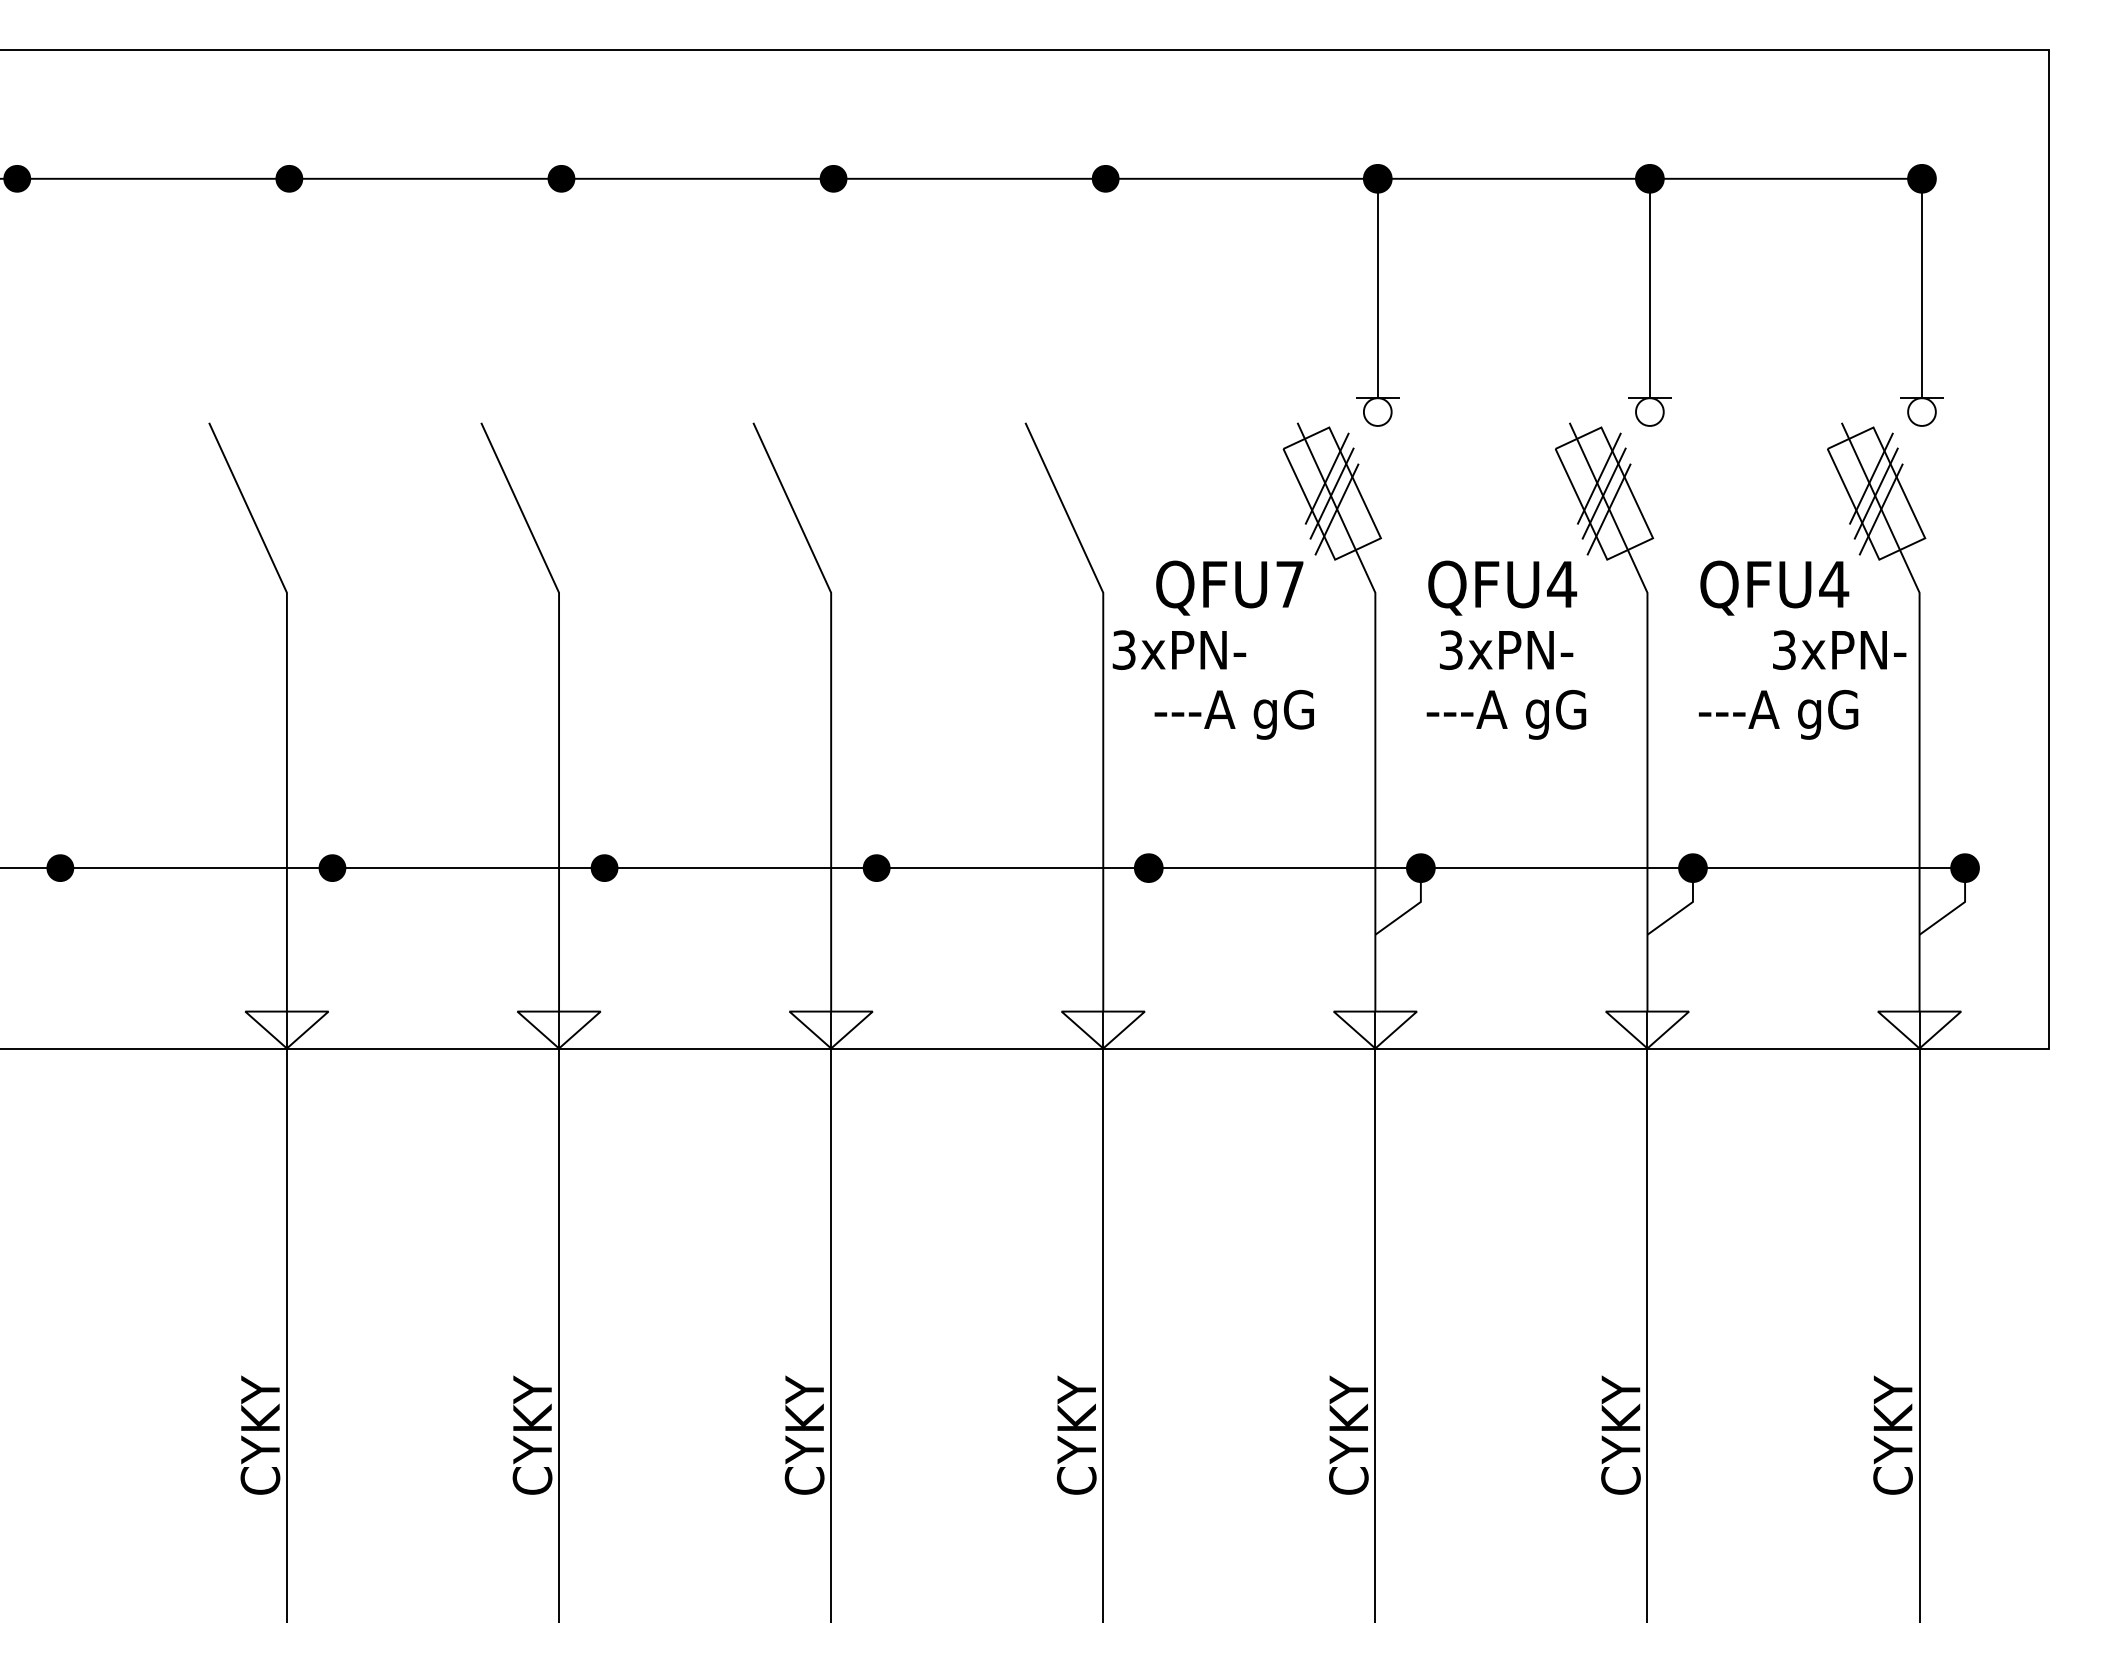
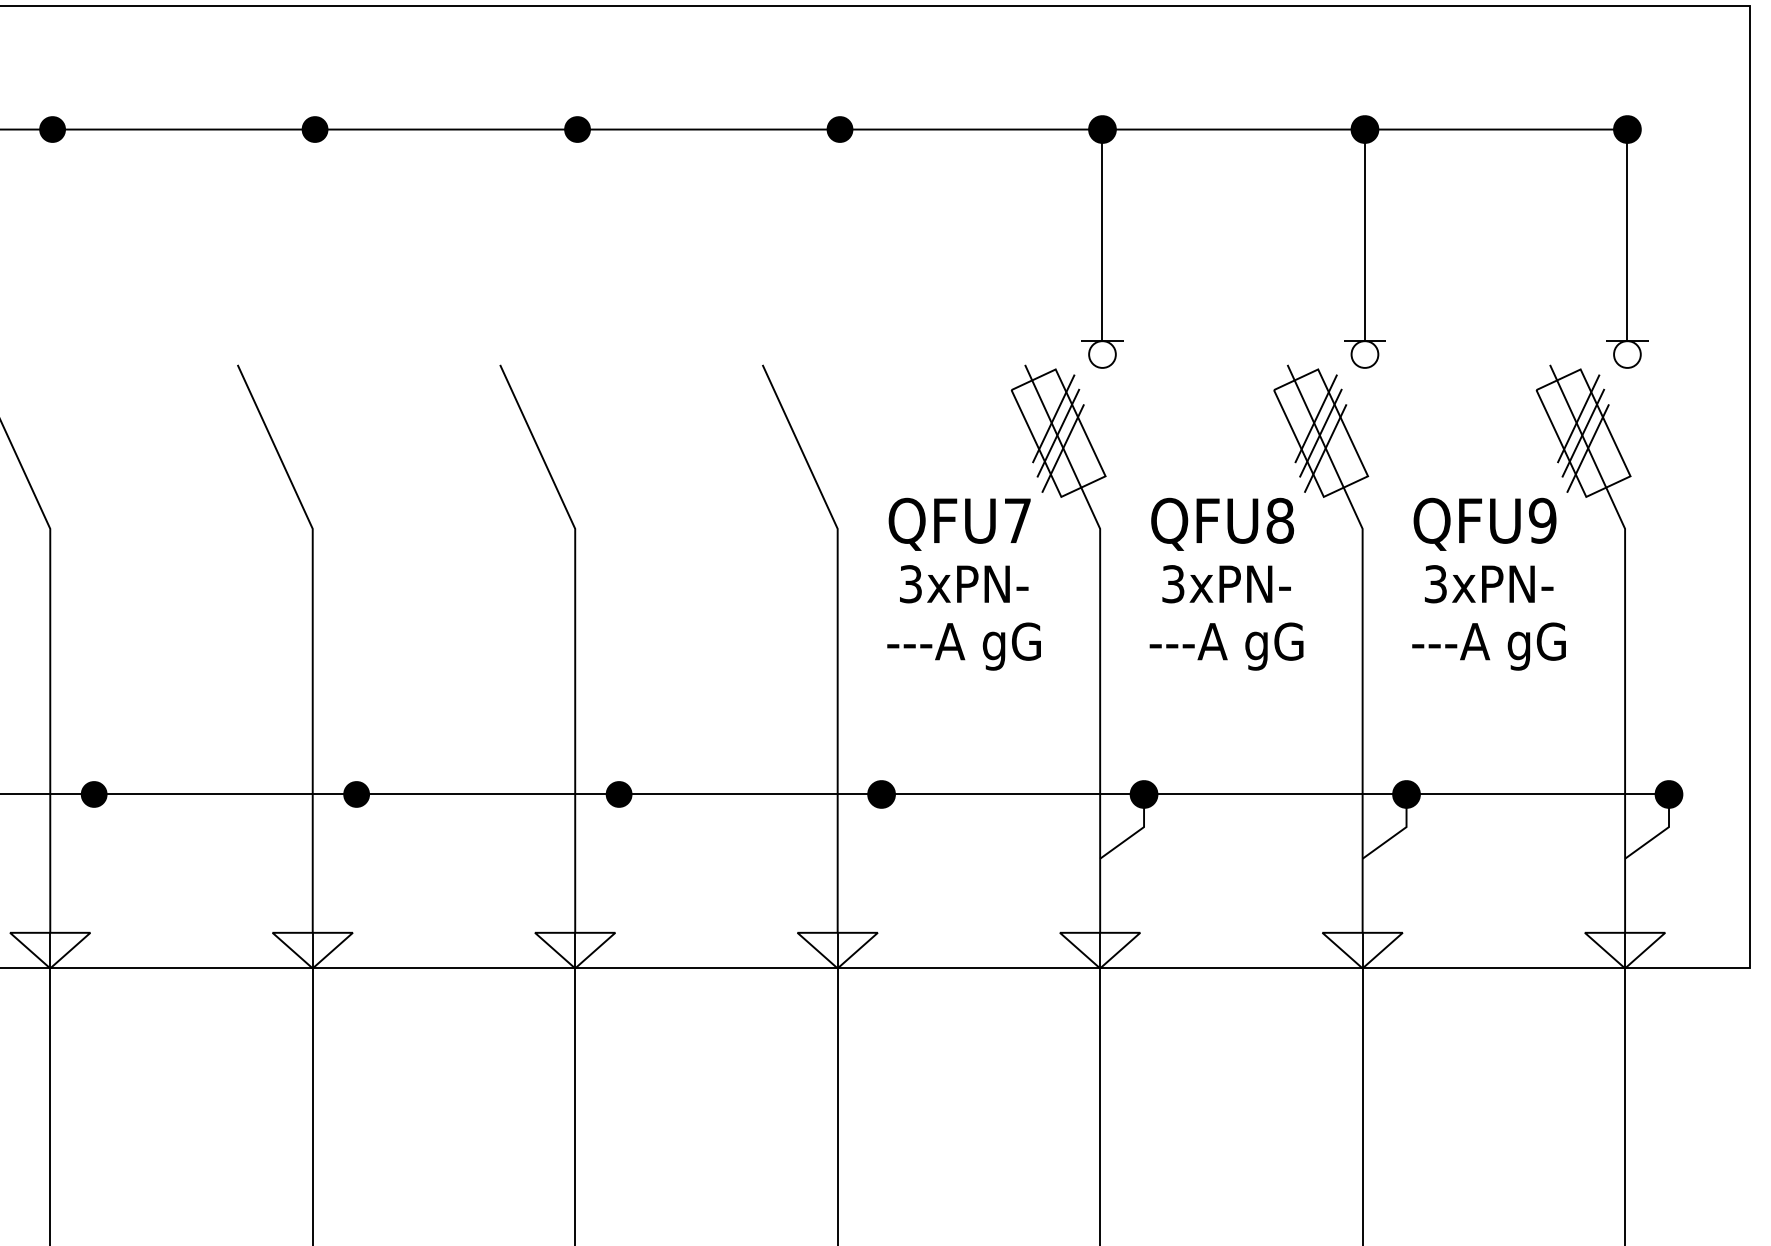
text: (1562, 584) -> (1280, 520), QFU4 -> QFU8
text: (1834, 584) -> (1543, 520), QFU4 -> QFU9
text: (1179, 649) -> (964, 583), moved
text: (1839, 649) -> (1489, 583), moved

